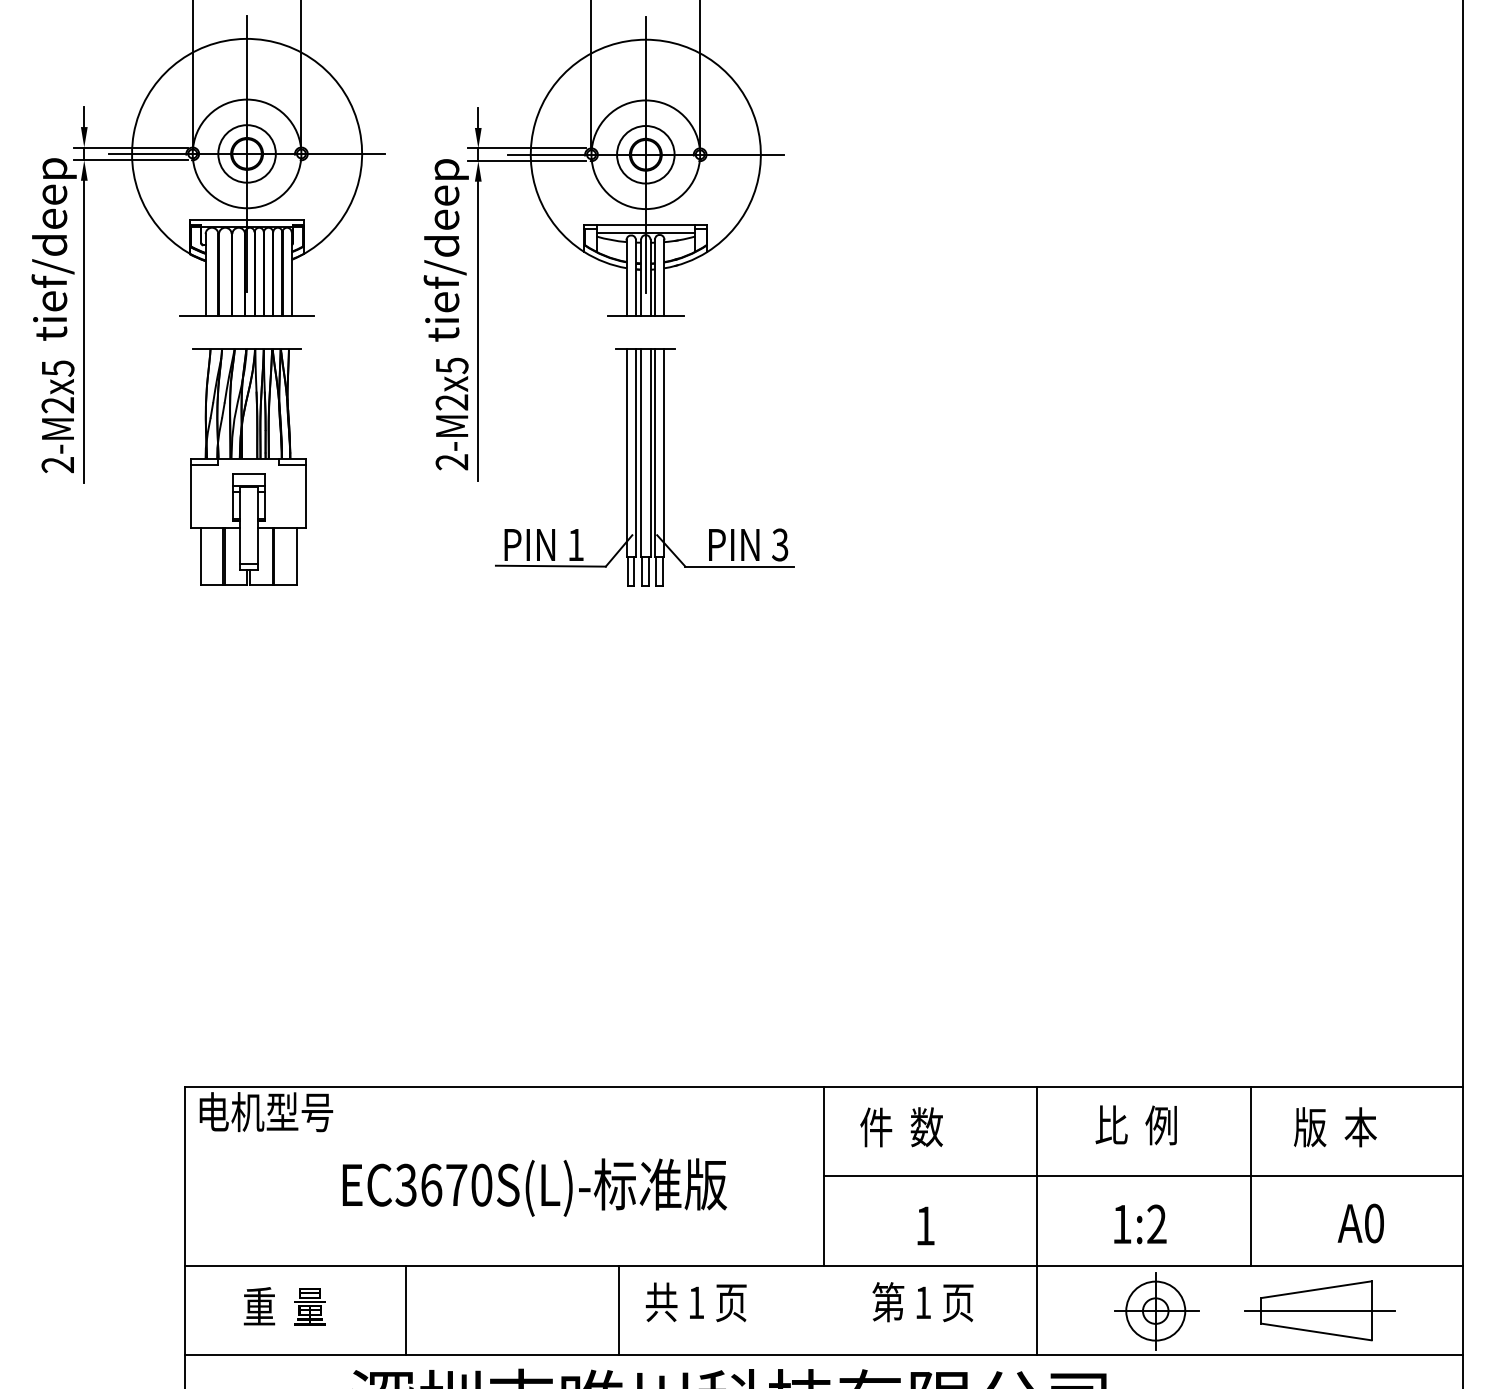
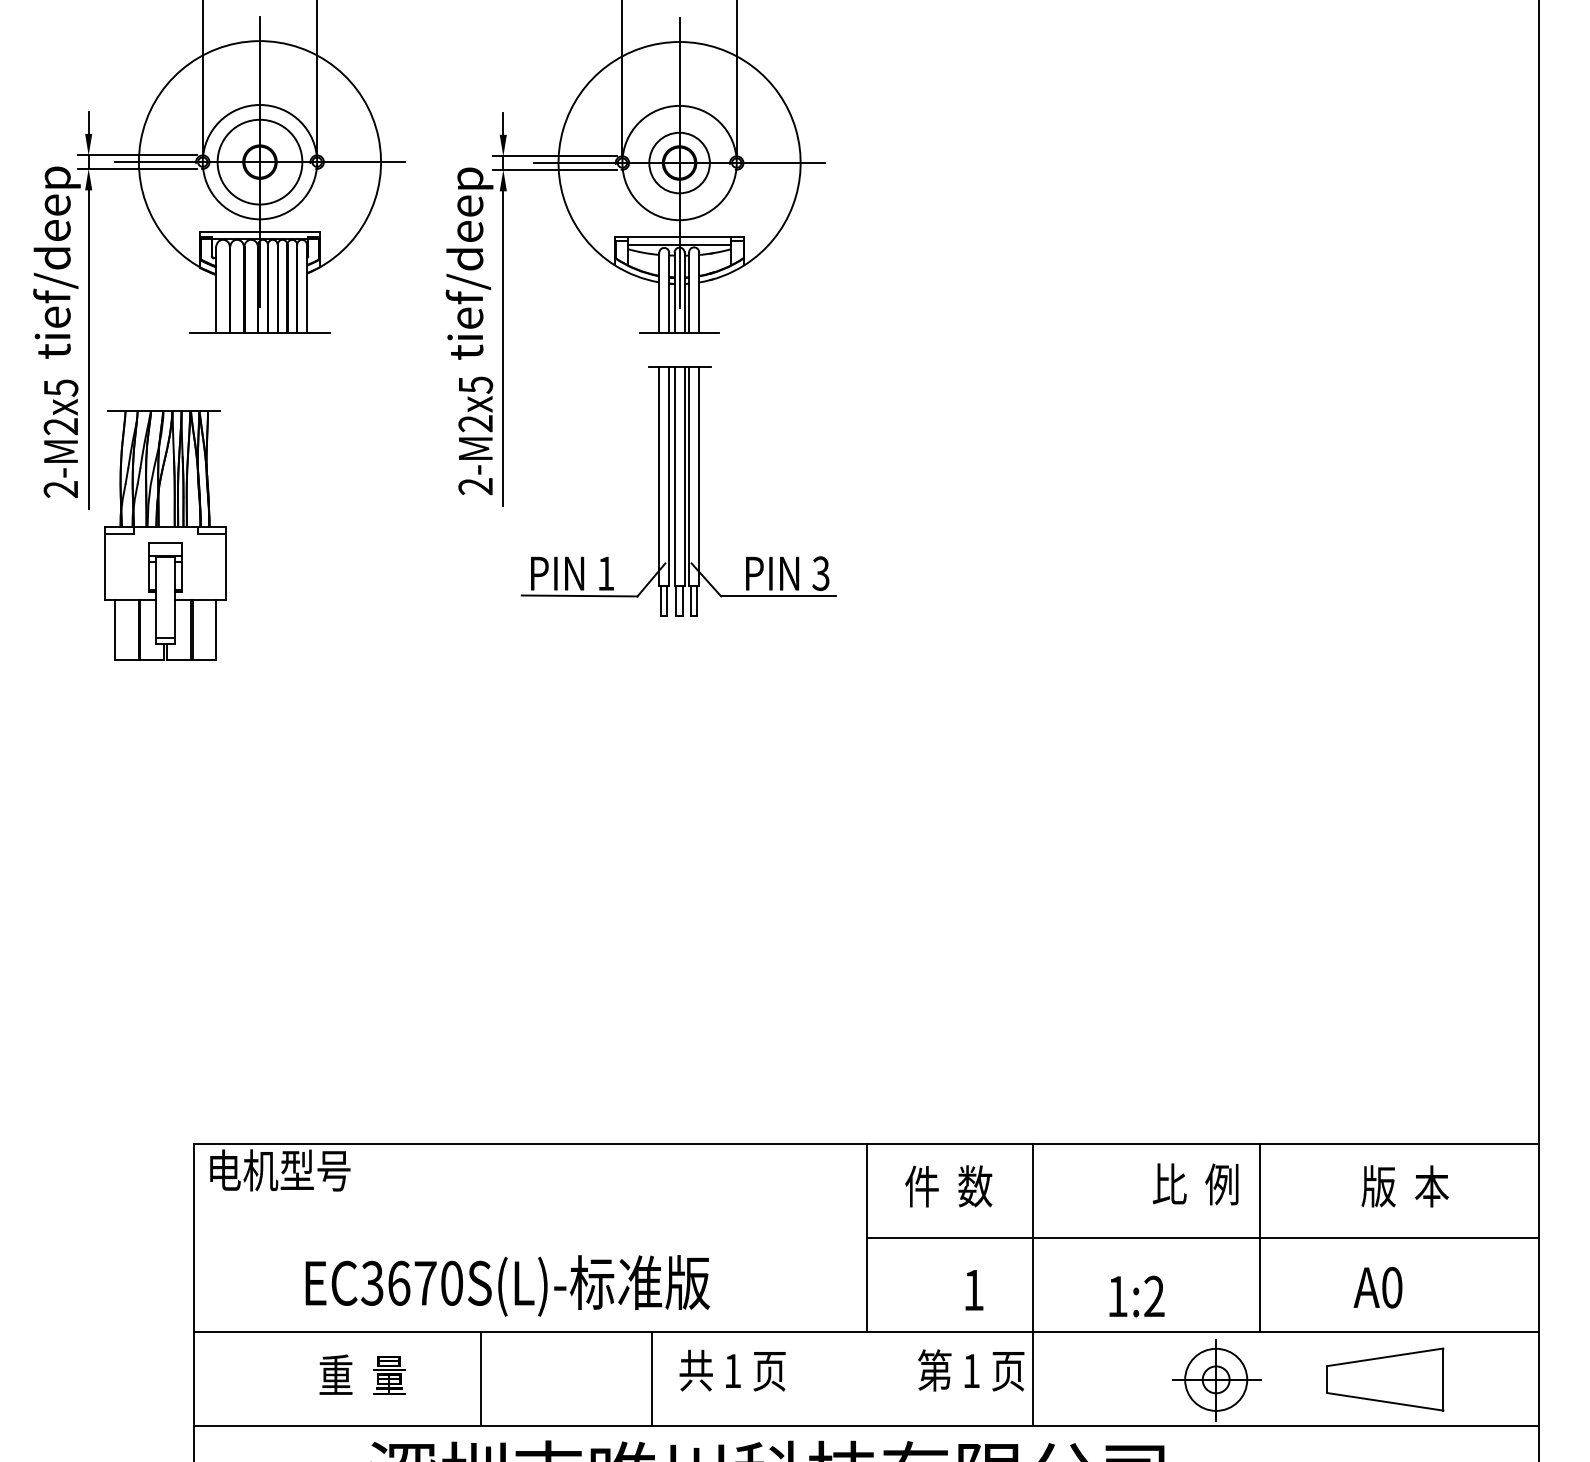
circle: (246, 153) -> (259, 161), size x1.4
part: (248, 466) -> (165, 535), moved
line: (1250, 1175) -> (1259, 1237), moved
text: (534, 1187) -> (507, 1285), moved
line: (1037, 1220) -> (1033, 1284), moved
text: (1360, 1223) -> (1377, 1287), moved
text: (1139, 1224) -> (1136, 1296), moved
text: (284, 1306) -> (362, 1374), moved
line: (405, 1310) -> (480, 1379), moved
line: (1320, 1310) -> (1389, 1379), removed

